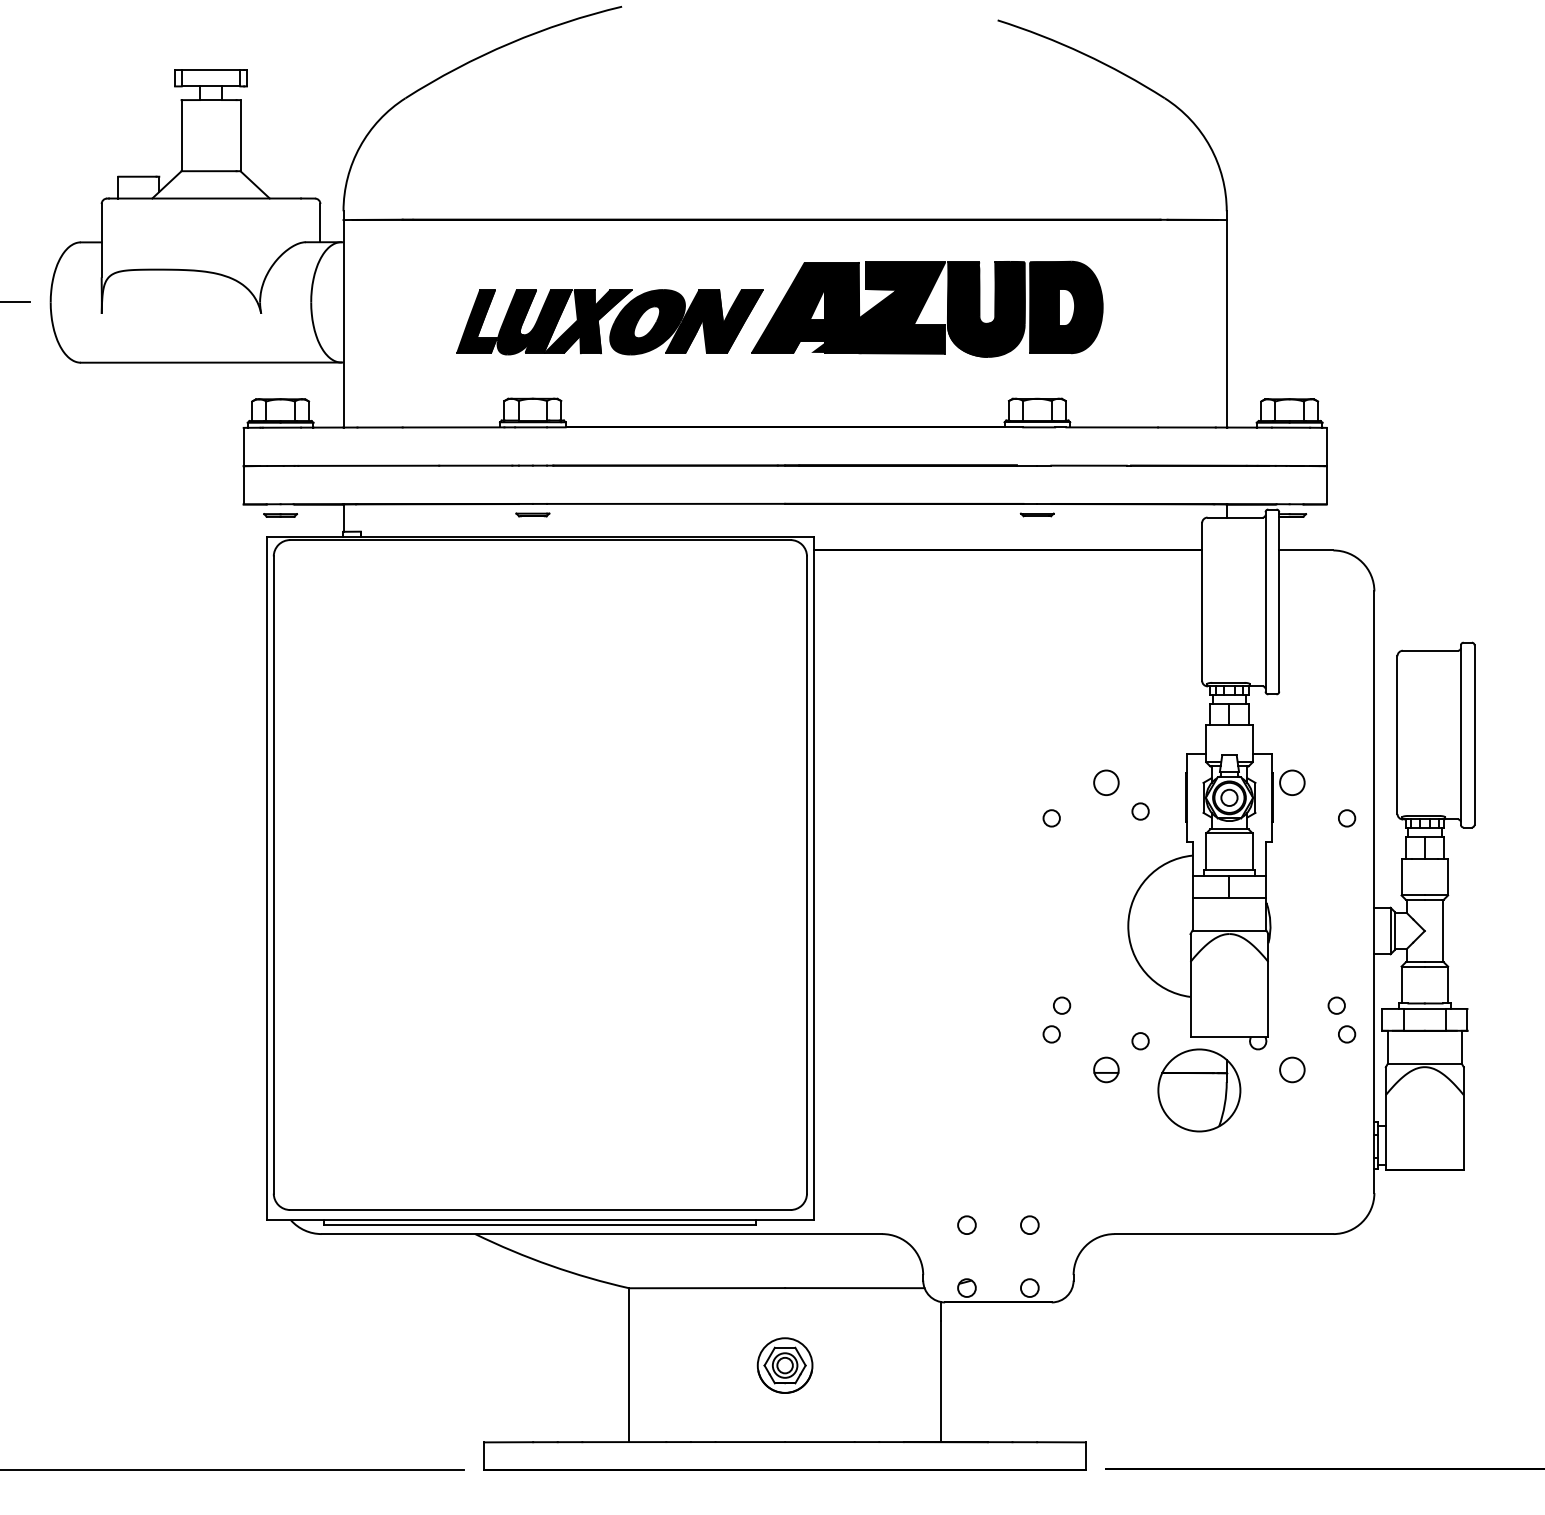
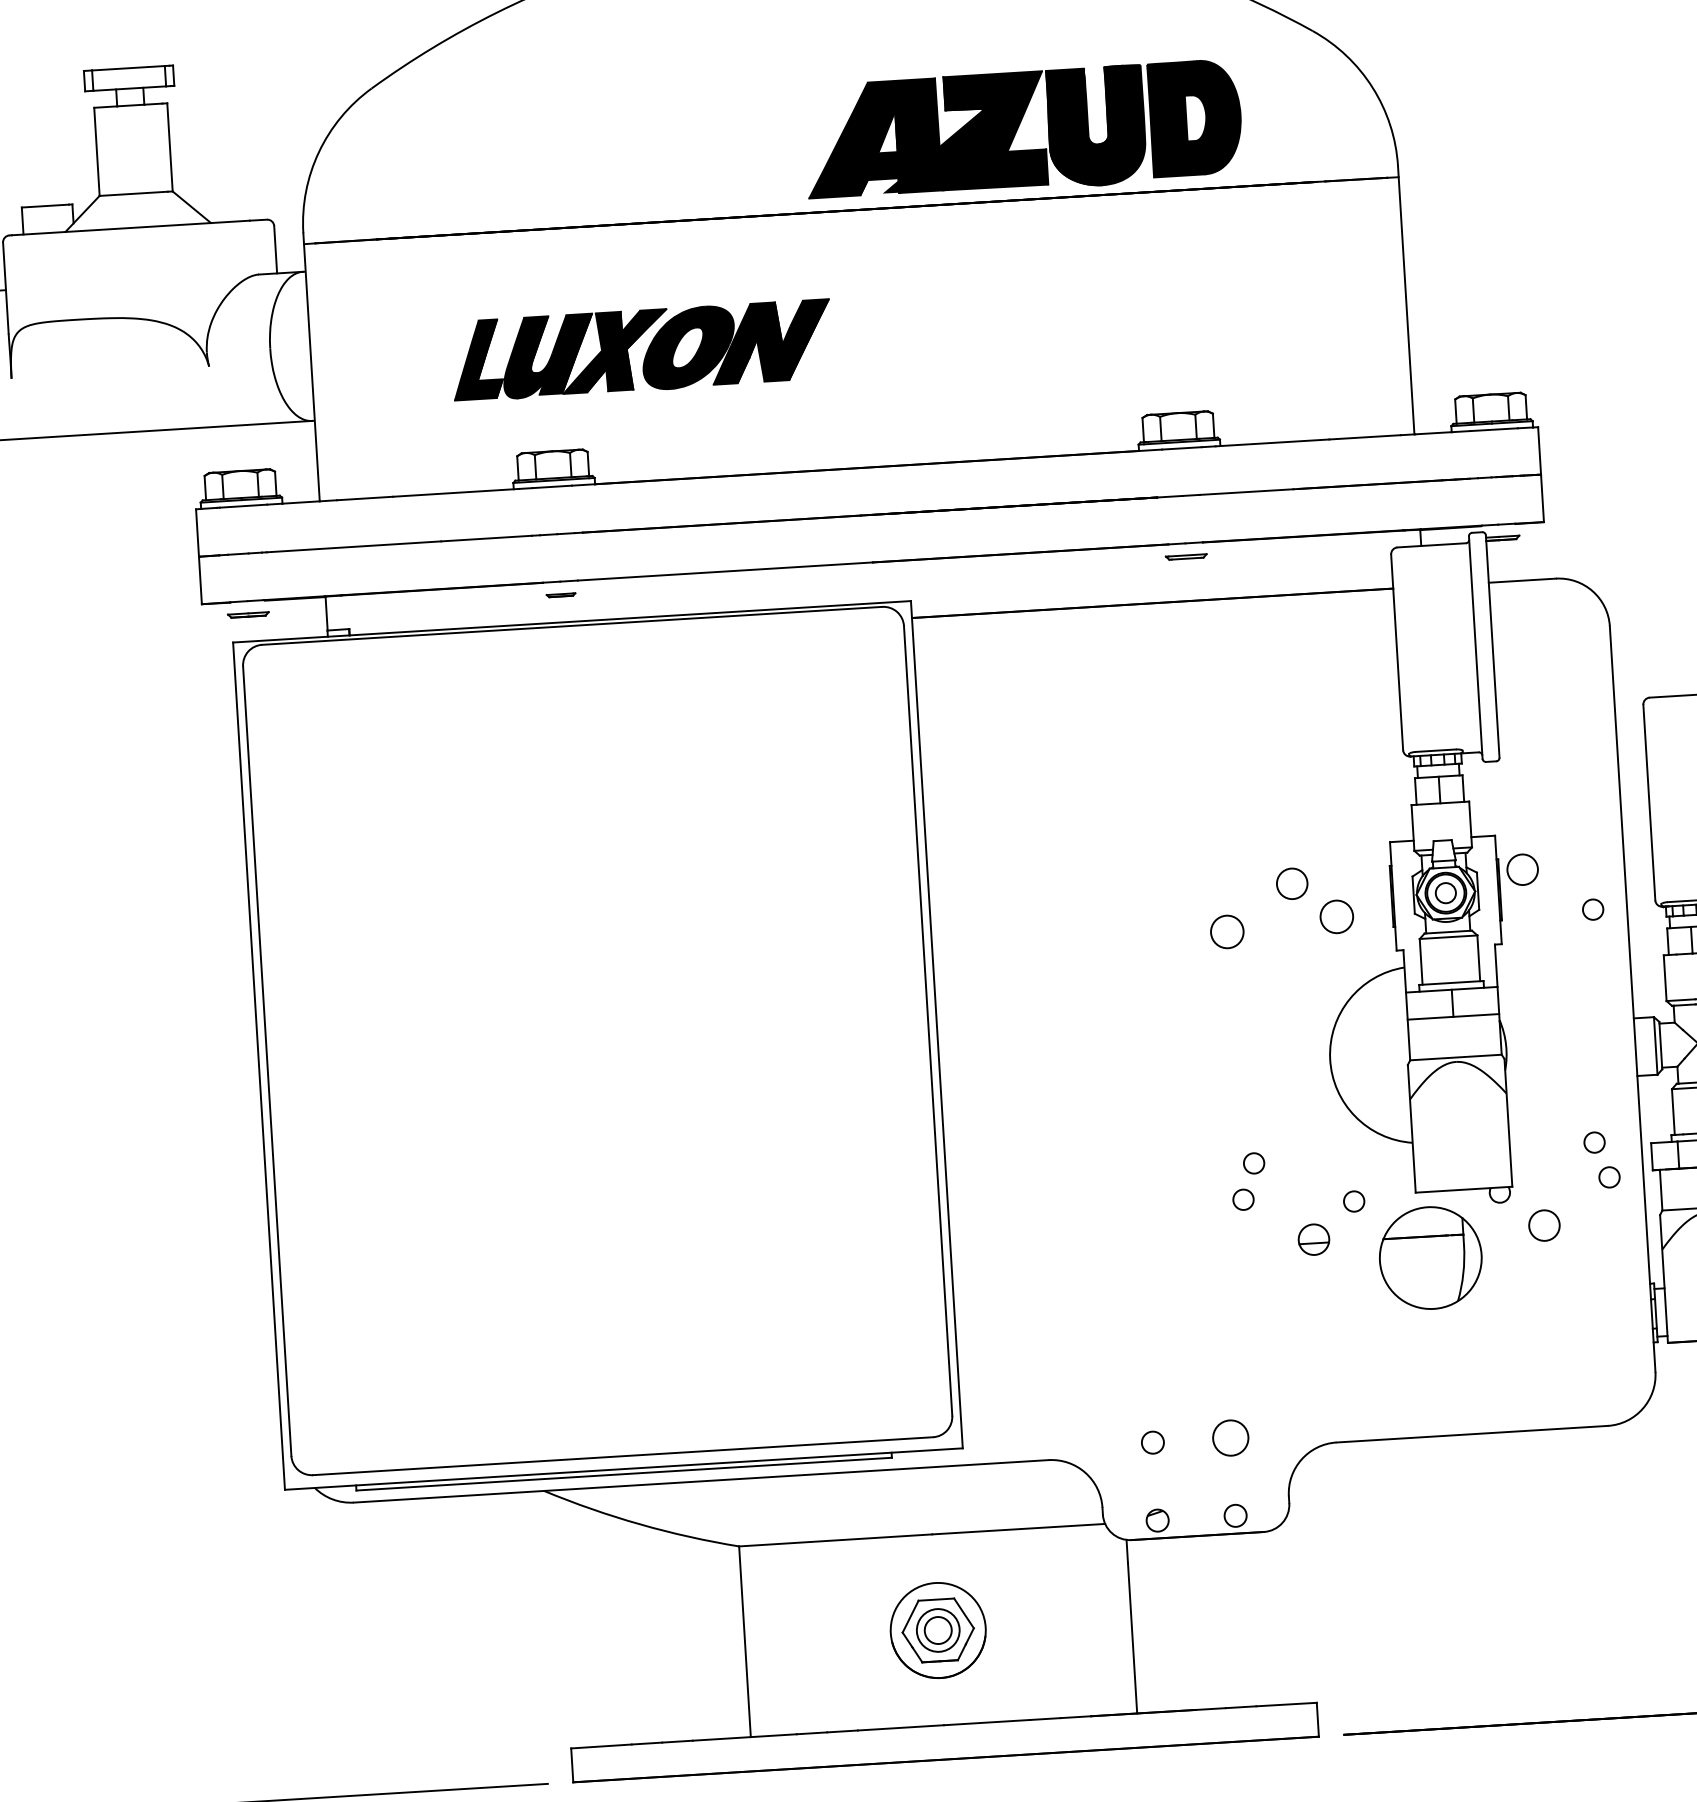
part: (927, 308) -> (1023, 129), moved
part: (532, 514) -> (560, 594), size x0.7
circle: (1140, 811) -> (1336, 916), size x1.6
circle: (1051, 818) -> (1226, 932), size x1.6
circle: (1029, 1224) -> (1230, 1437), size x1.6
part: (784, 1365) -> (937, 1630), size x1.4

